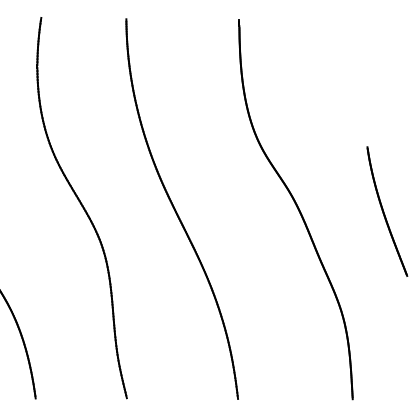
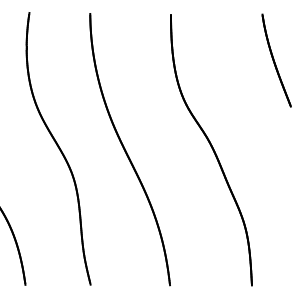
part: (387, 211) -> (276, 60), moved

